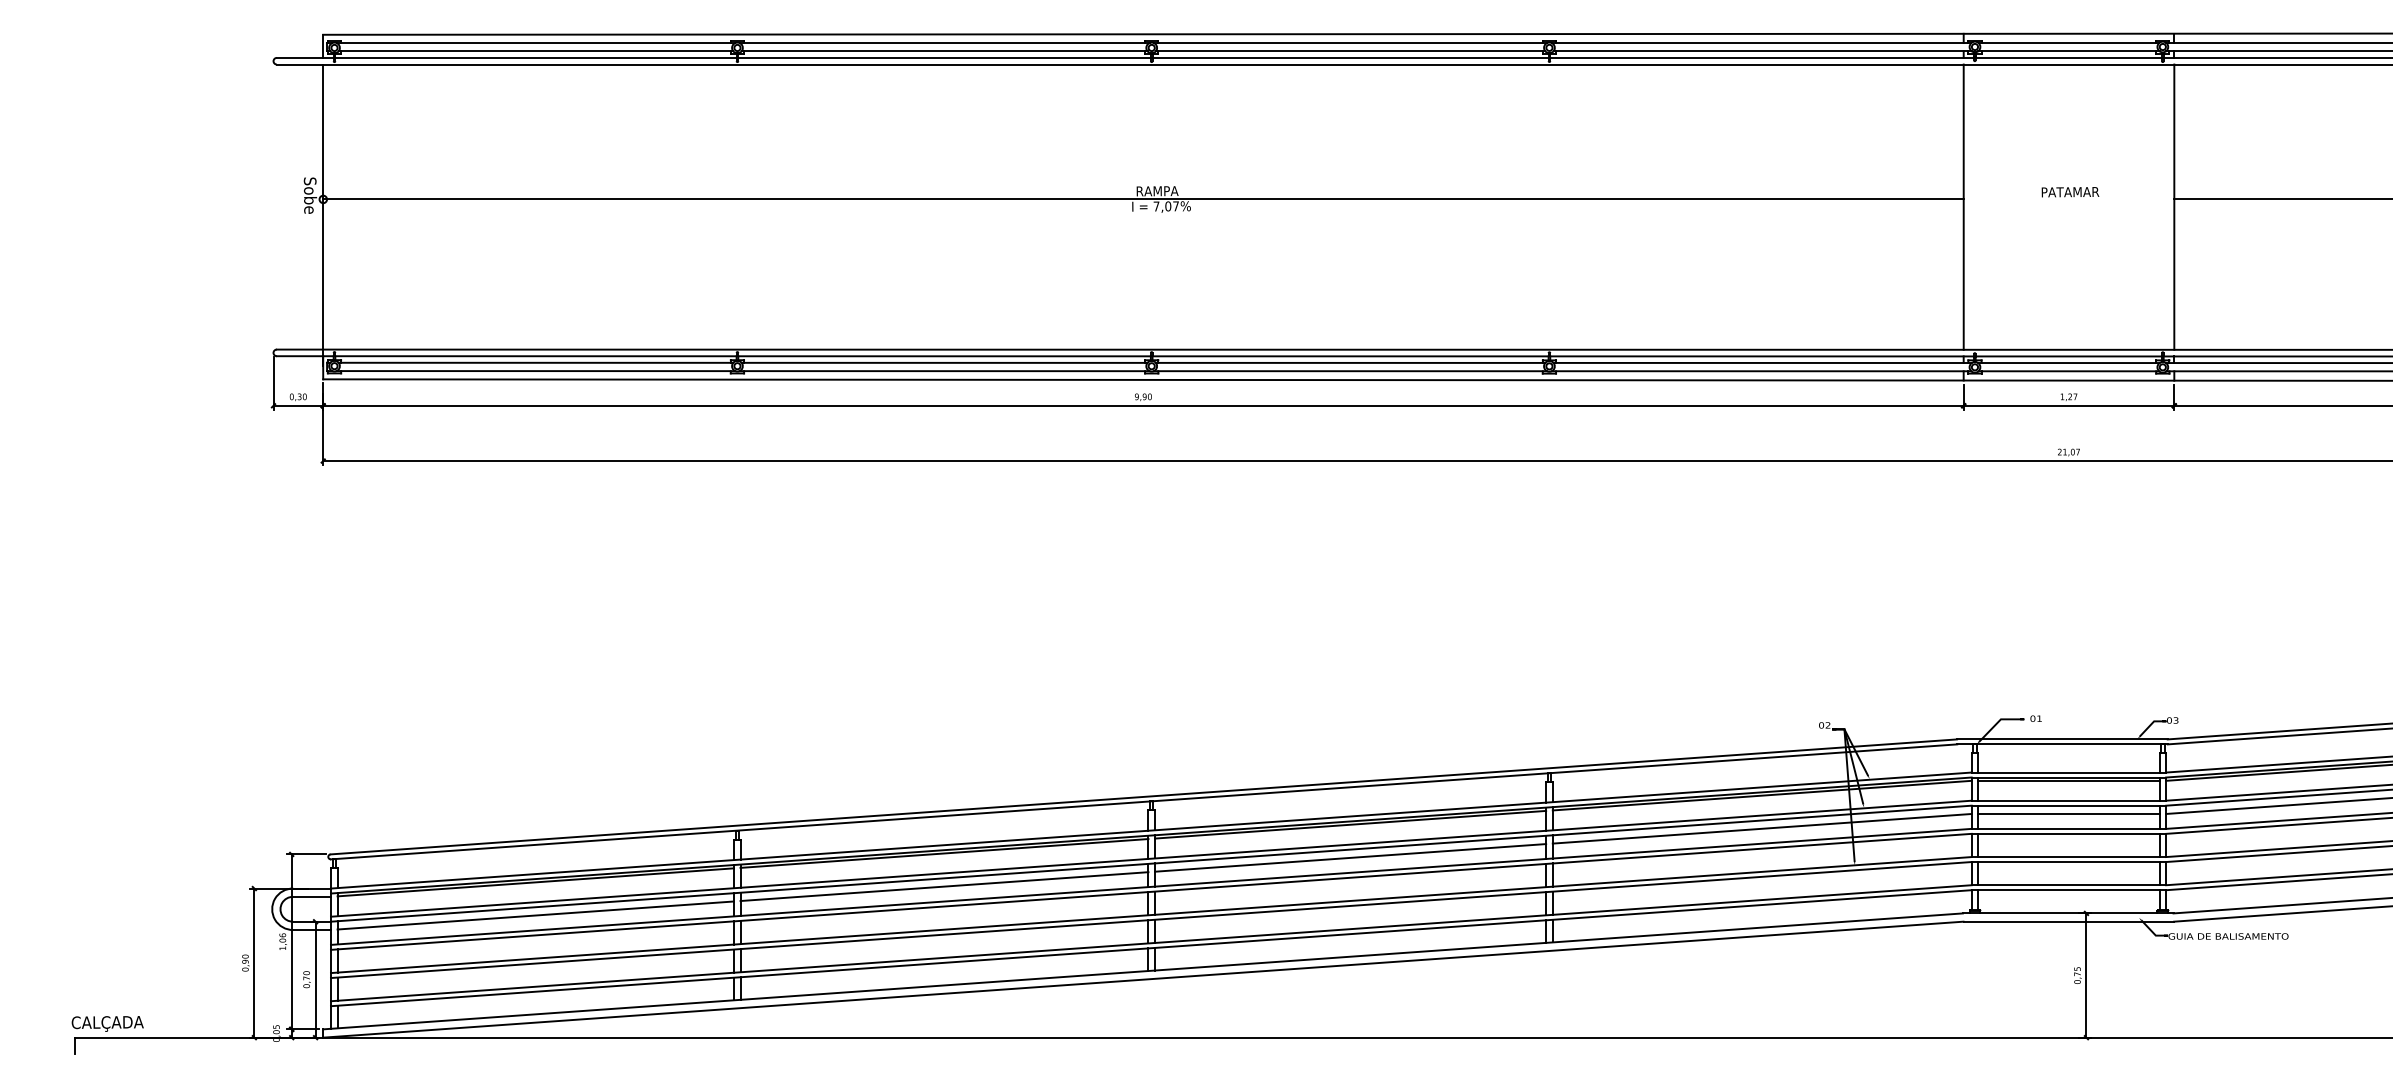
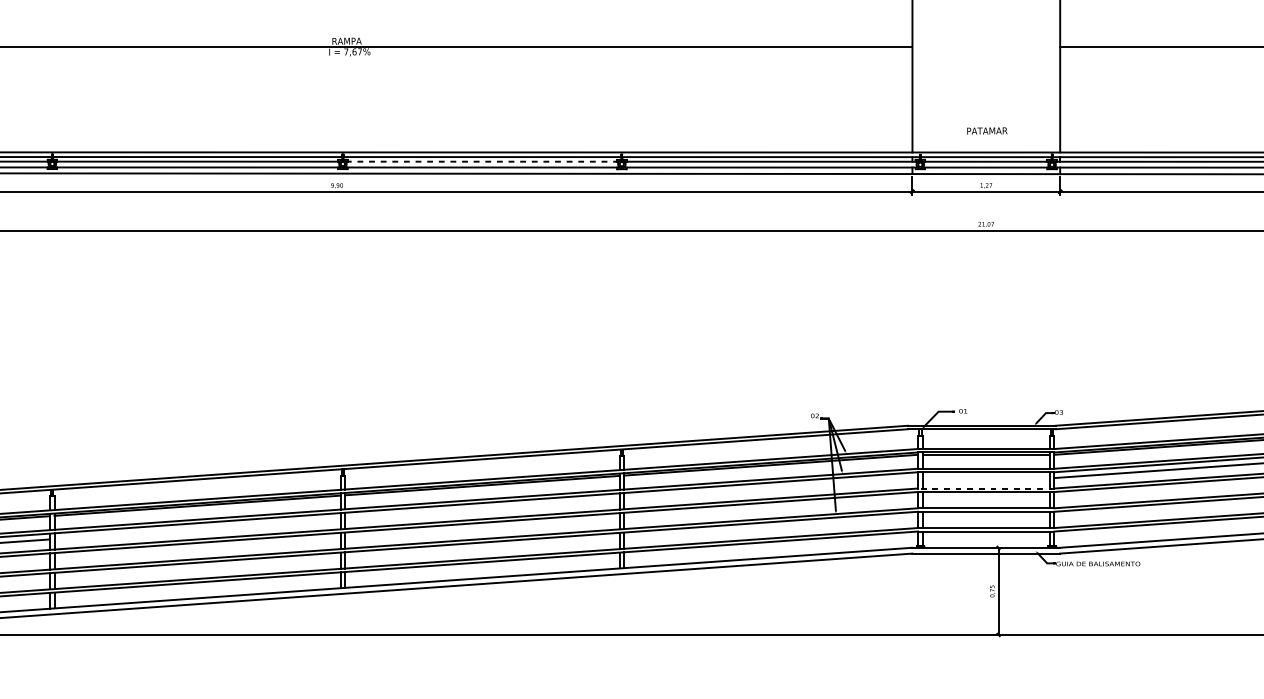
text: (2070, 192) -> (987, 131), moved
text: (1168, 206) -> (354, 51), 7,07%%% -> 7,67%%%
line: (1350, 362) -> (482, 161), solid -> dashed
line: (2068, 813) -> (985, 477), removed
line: (1761, 828) -> (770, 488), removed
line: (2068, 828) -> (985, 488), solid -> dashed
line: (1350, 857) -> (482, 508), removed
line: (944, 886) -> (197, 528), removed

